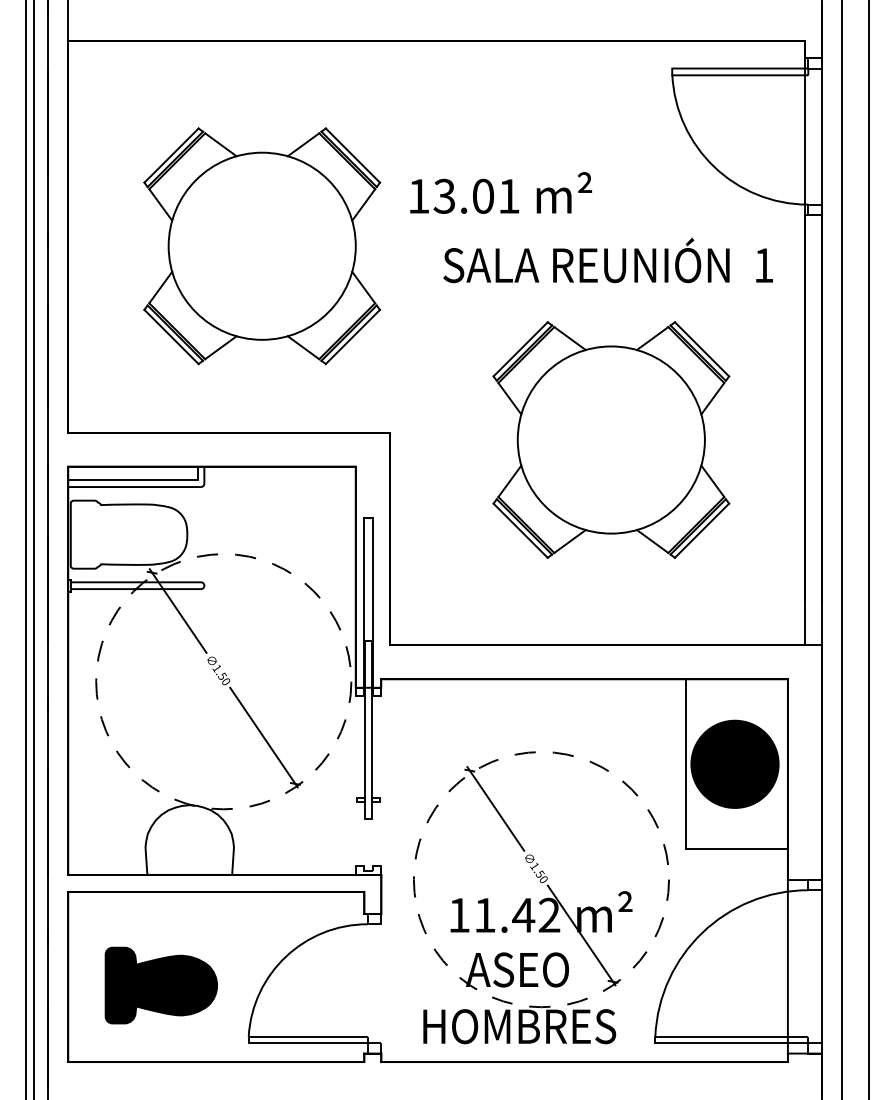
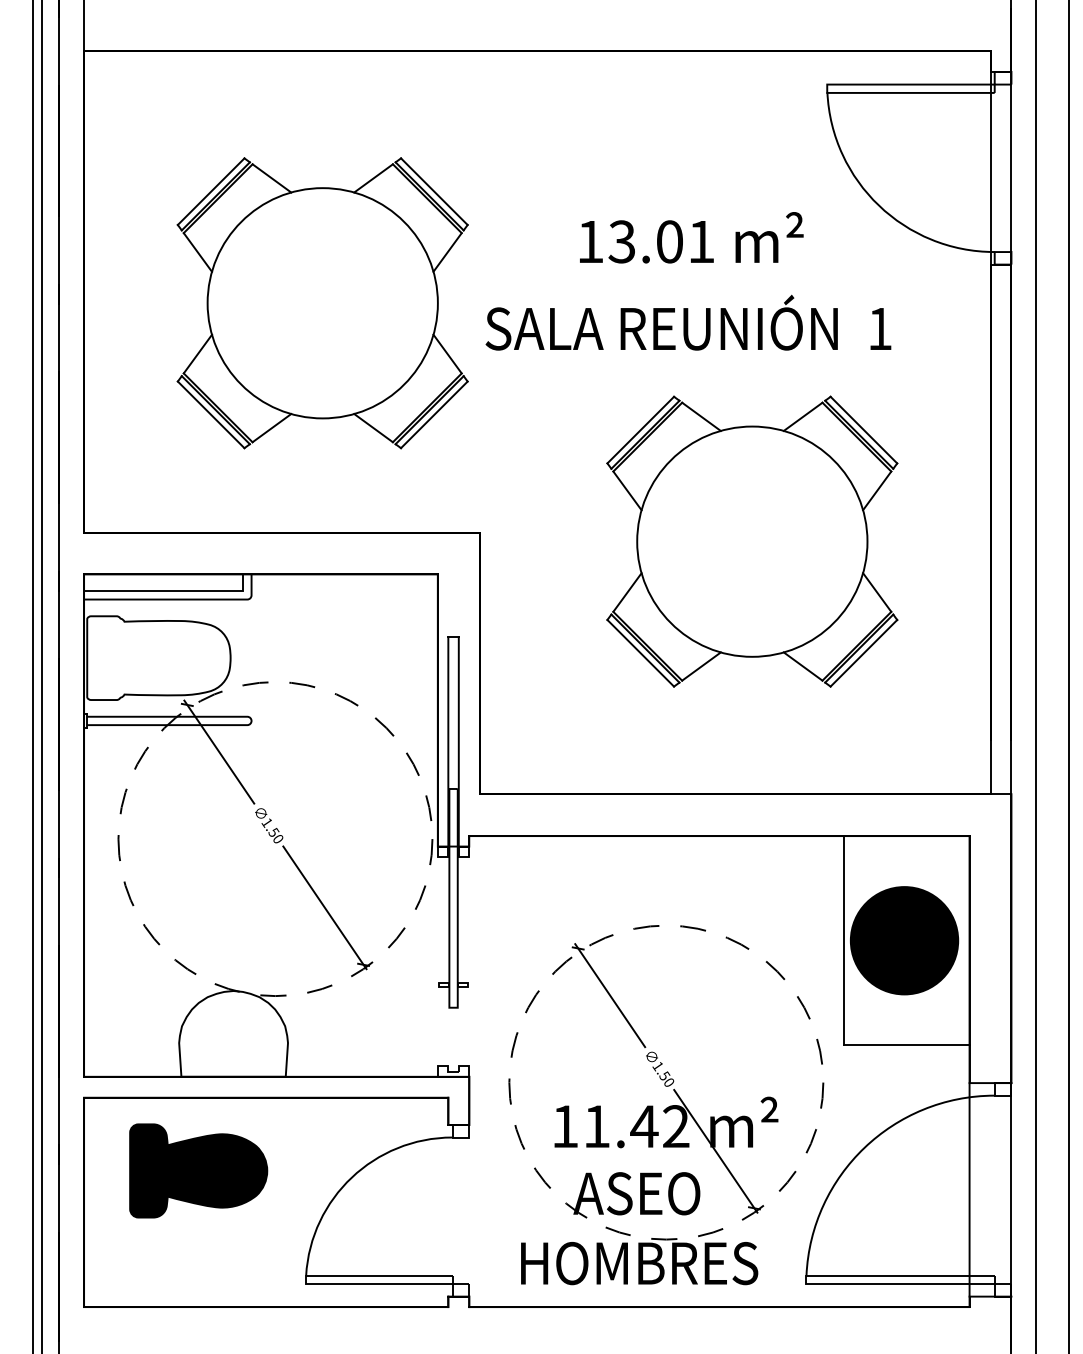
text: (500, 192) -> (691, 237), moved
text: (608, 260) -> (688, 322), moved
part: (161, 985) -> (198, 1170), moved

